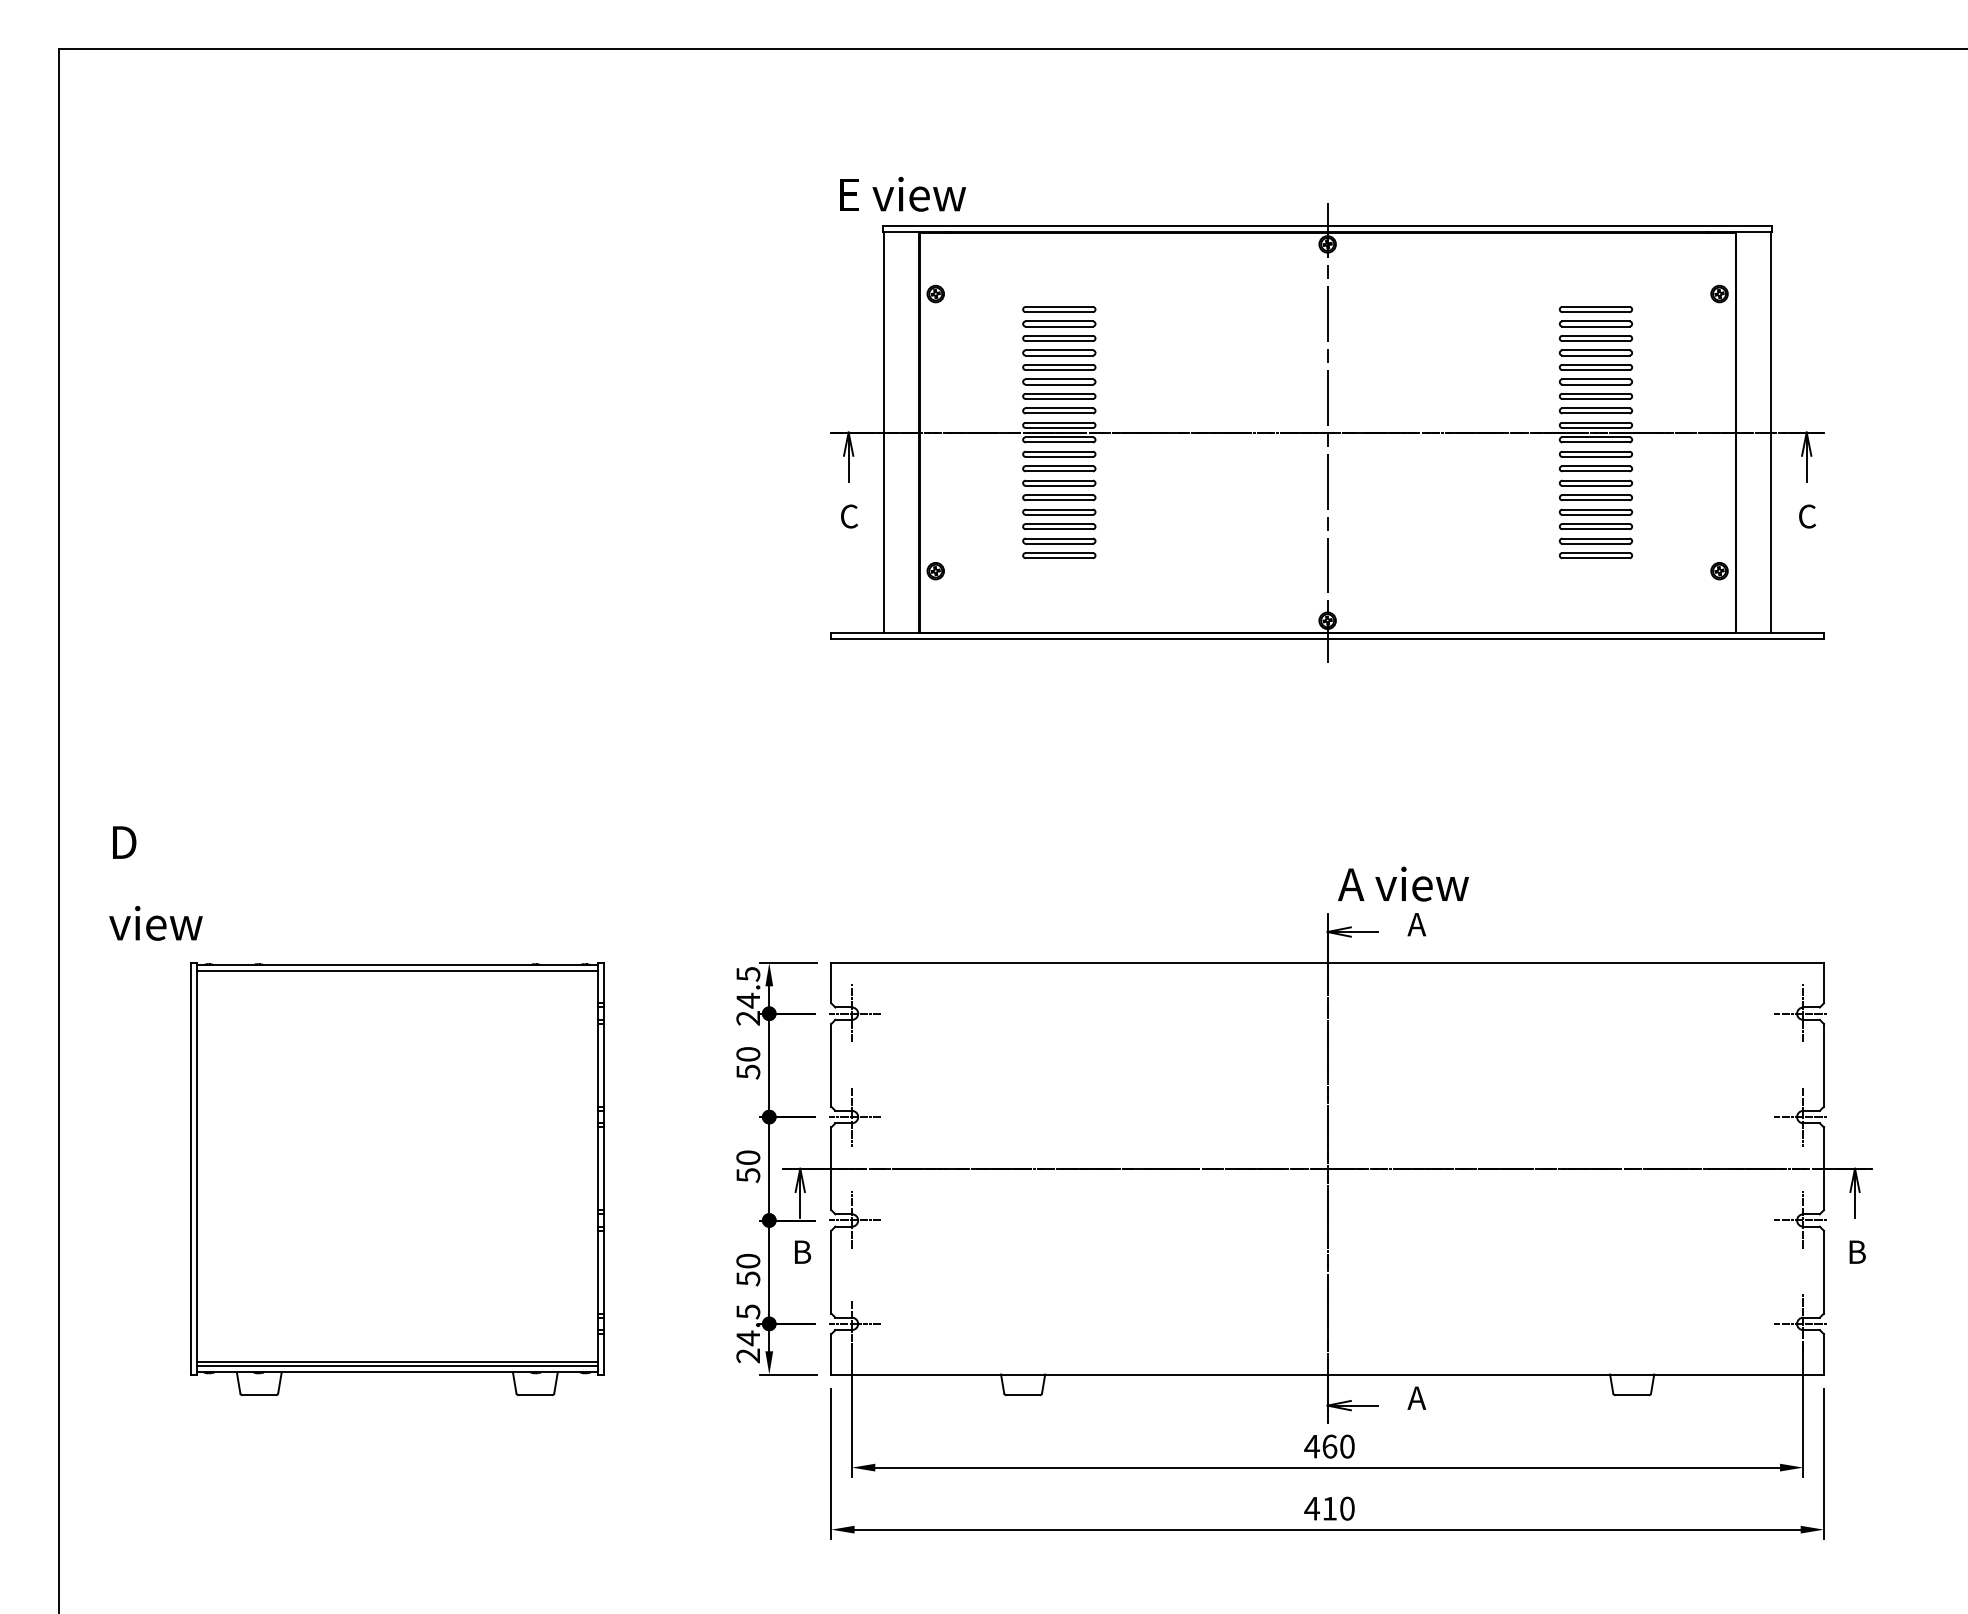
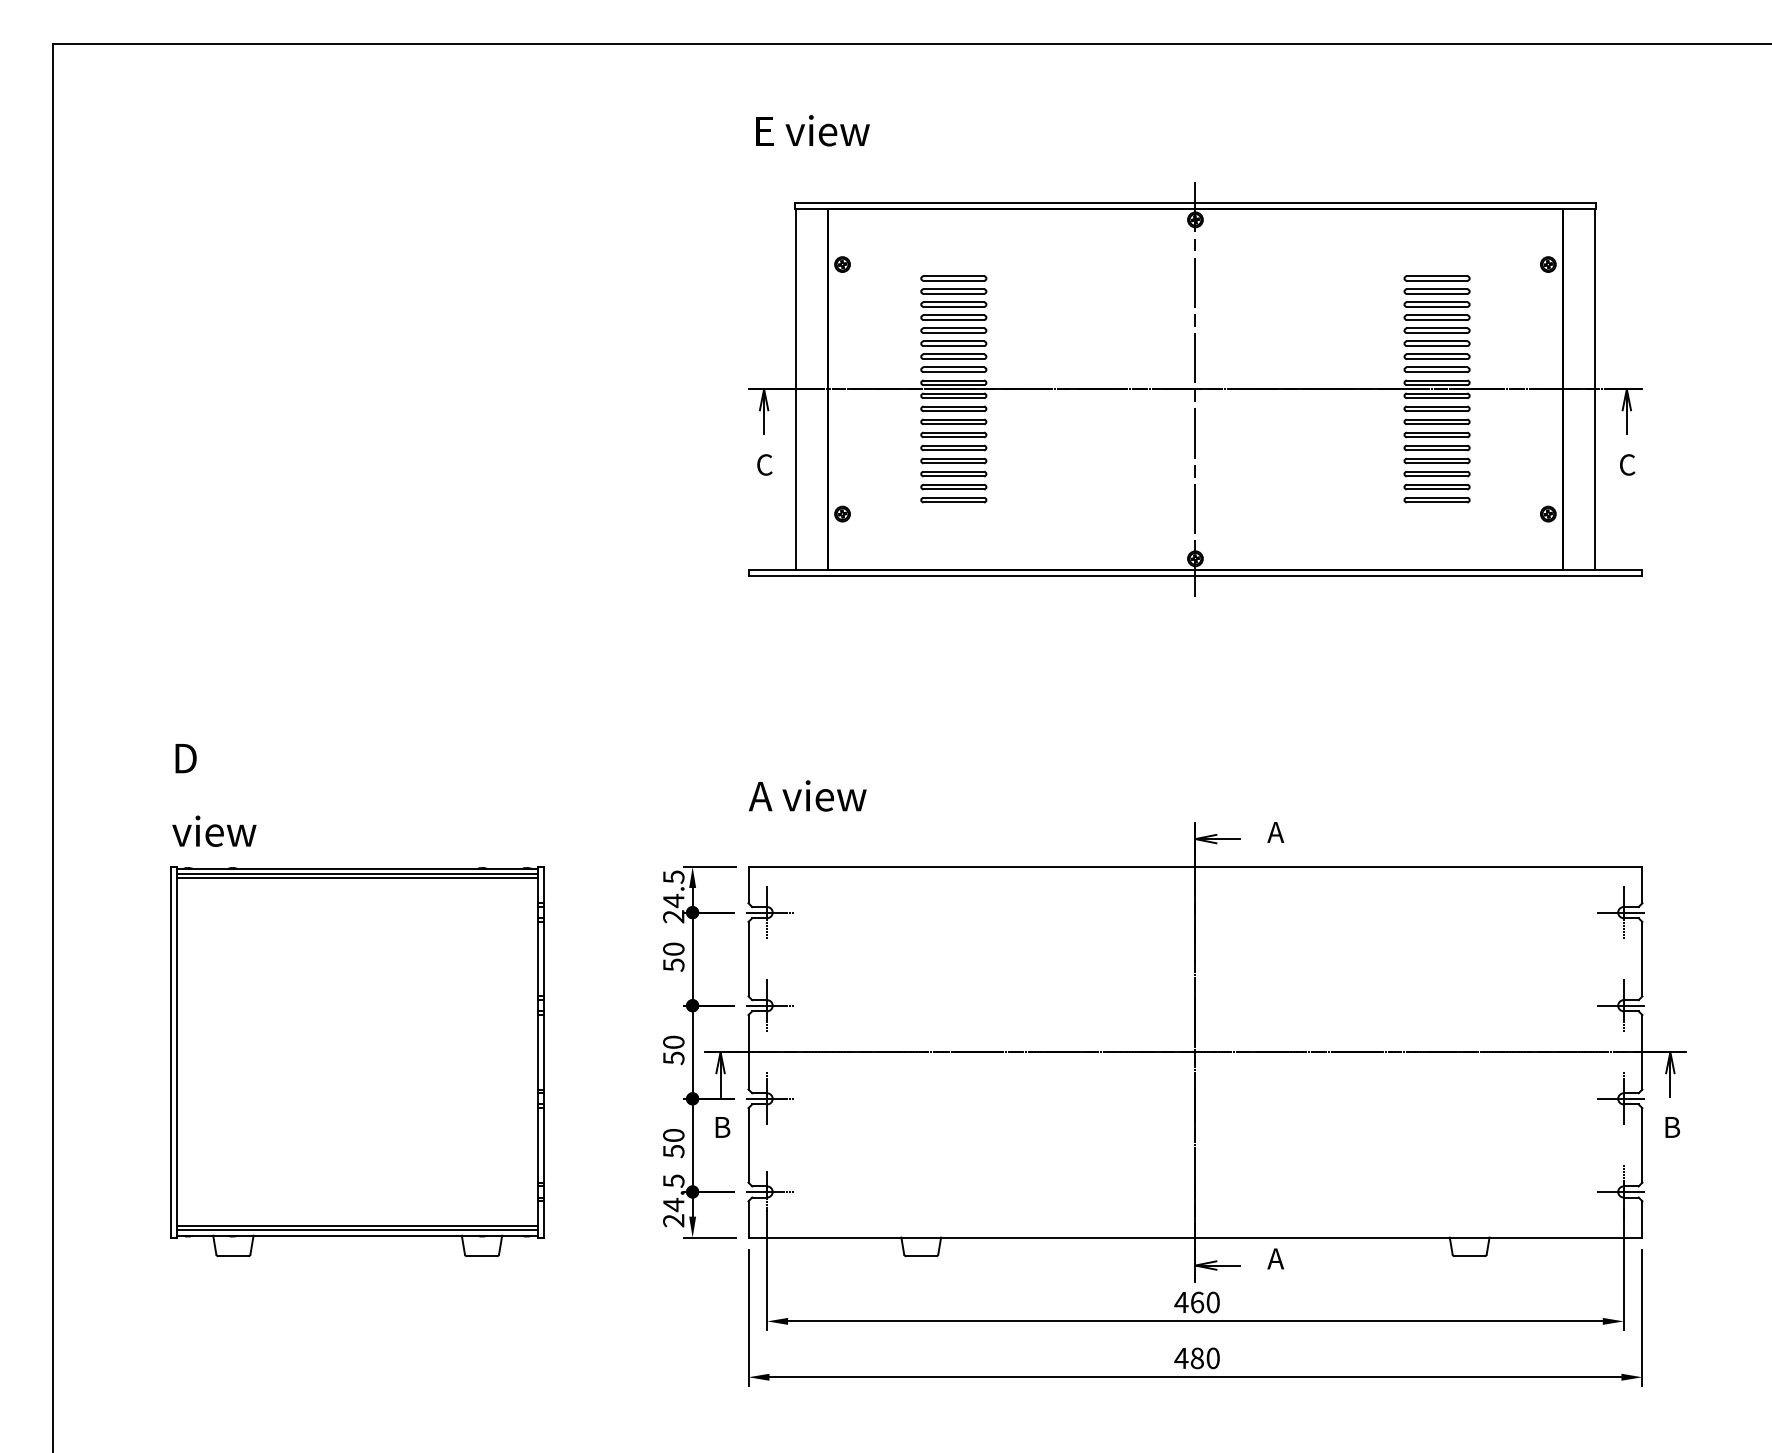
text: (902, 194) -> (812, 130), moved
text: (156, 883) -> (214, 795), moved
text: (1403, 883) -> (807, 795), moved
line: (397, 975) -> (357, 878), added
text: (1328, 1508) -> (1196, 1358), 410 -> 480

